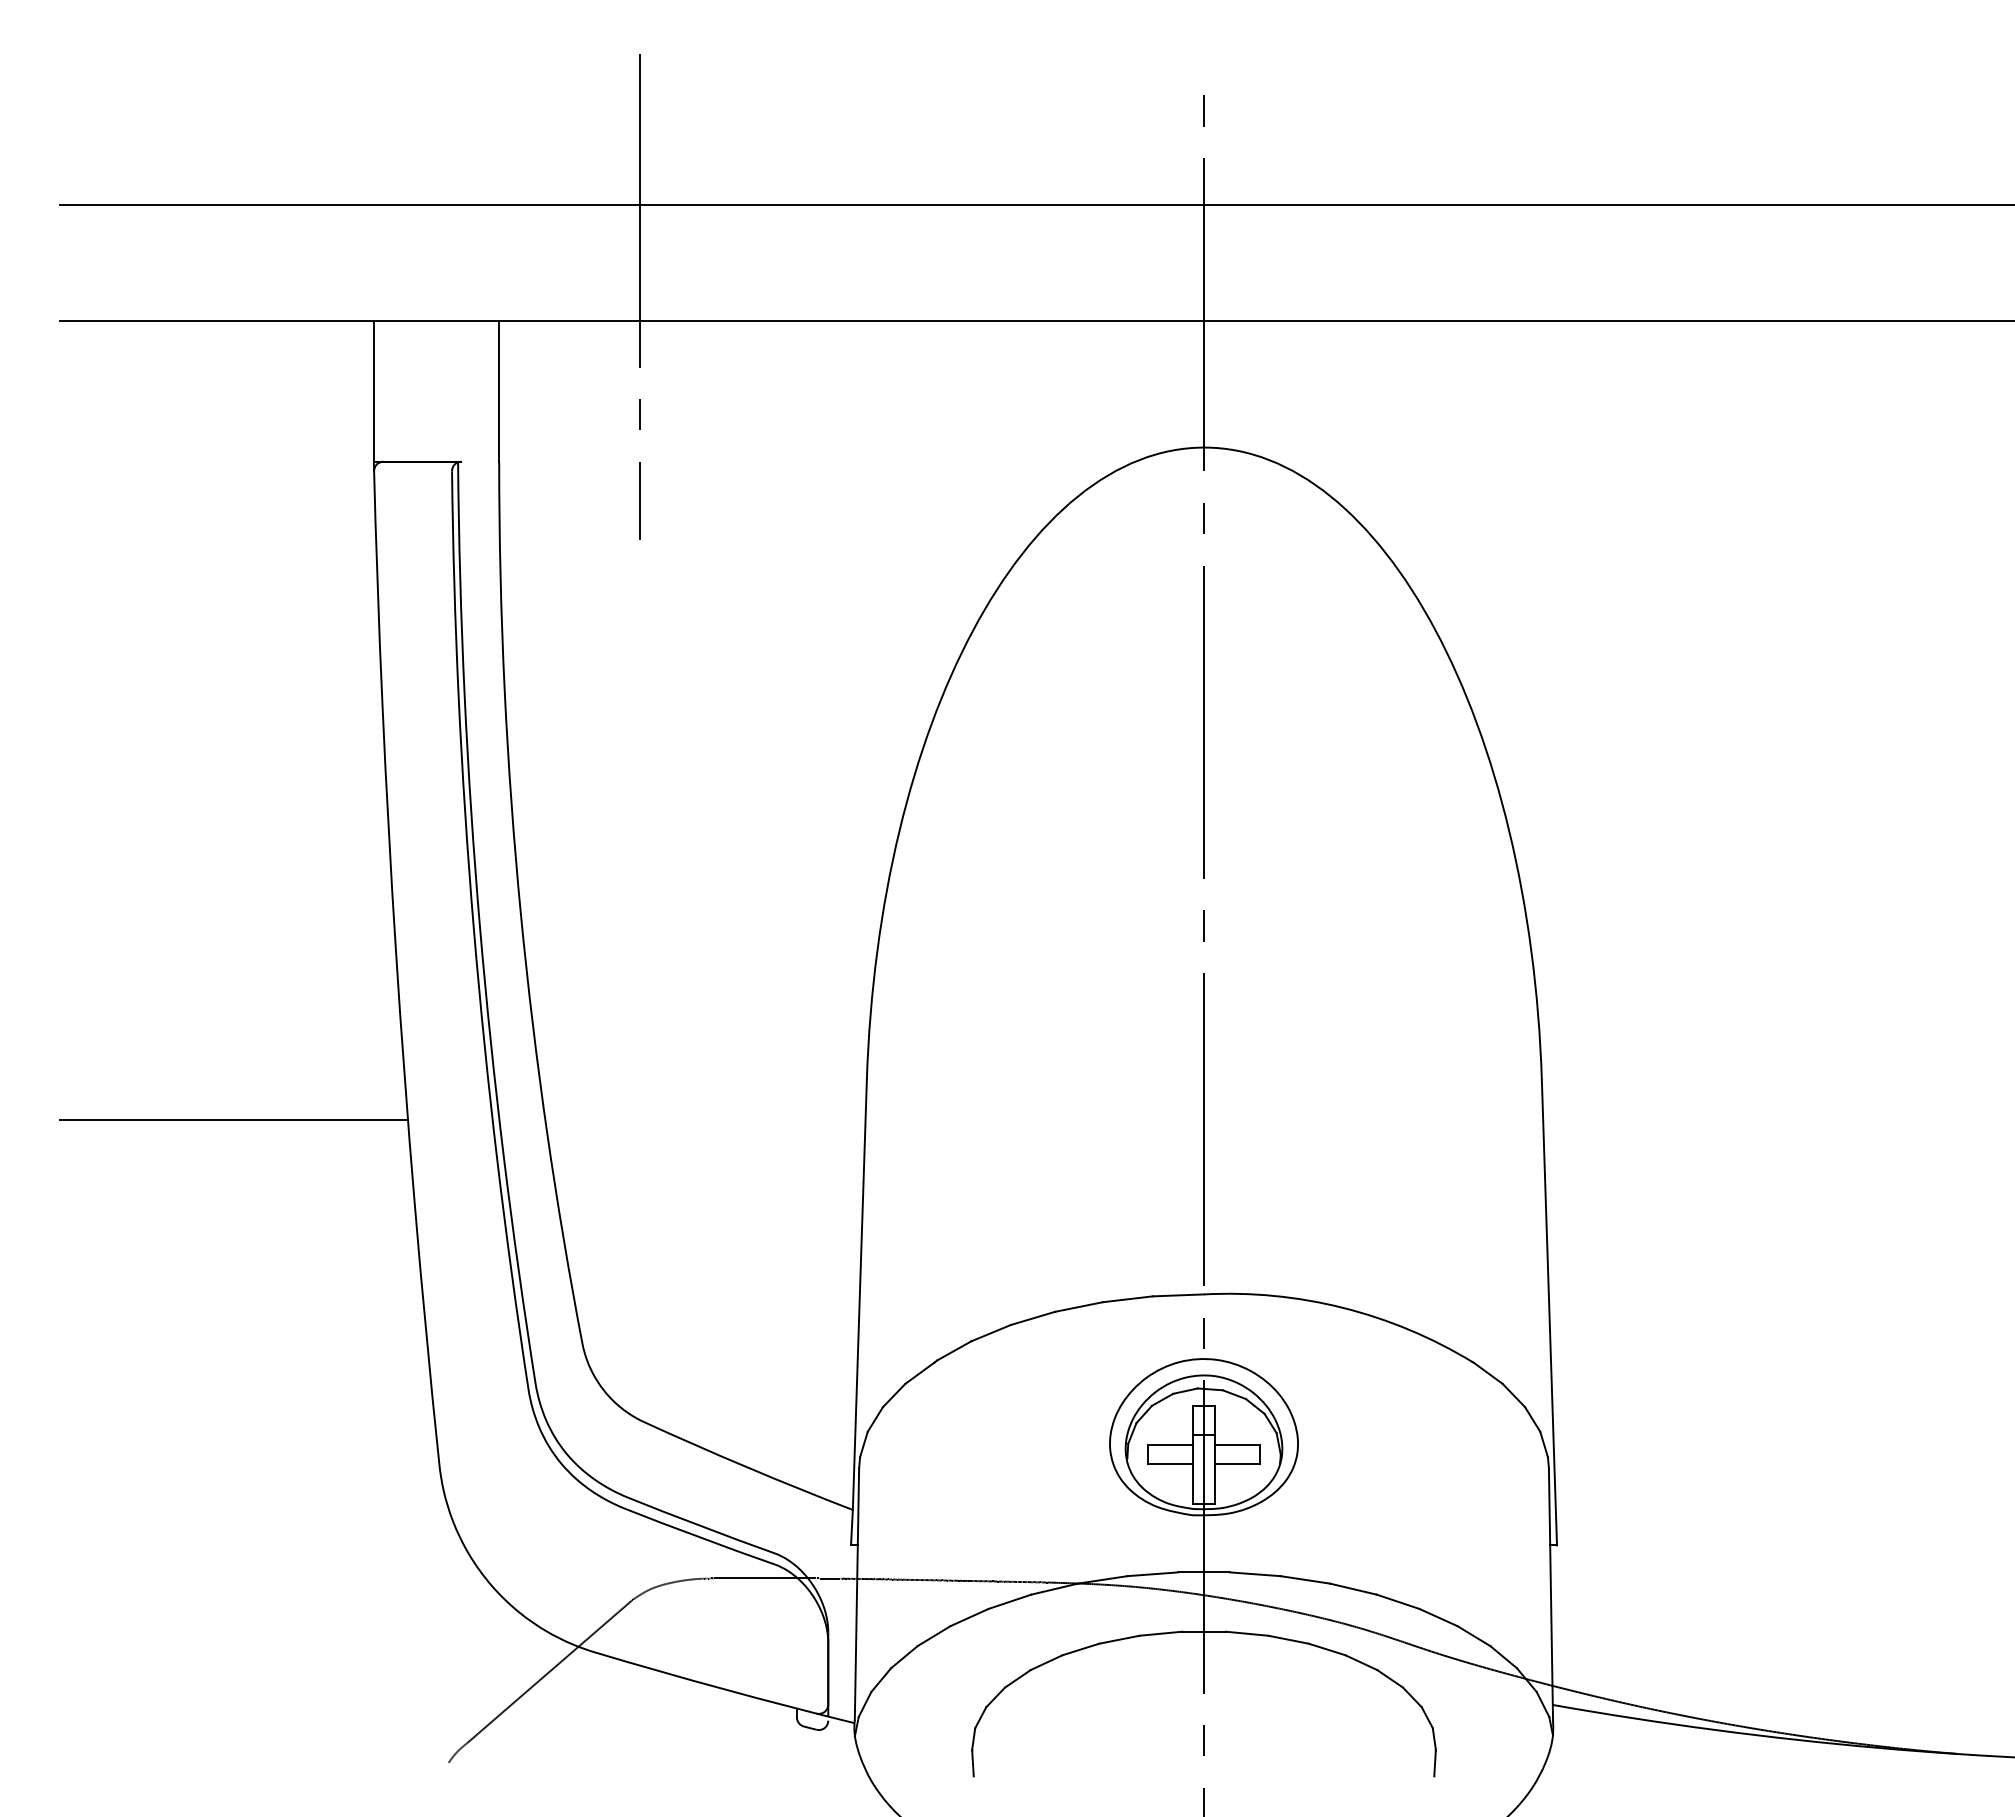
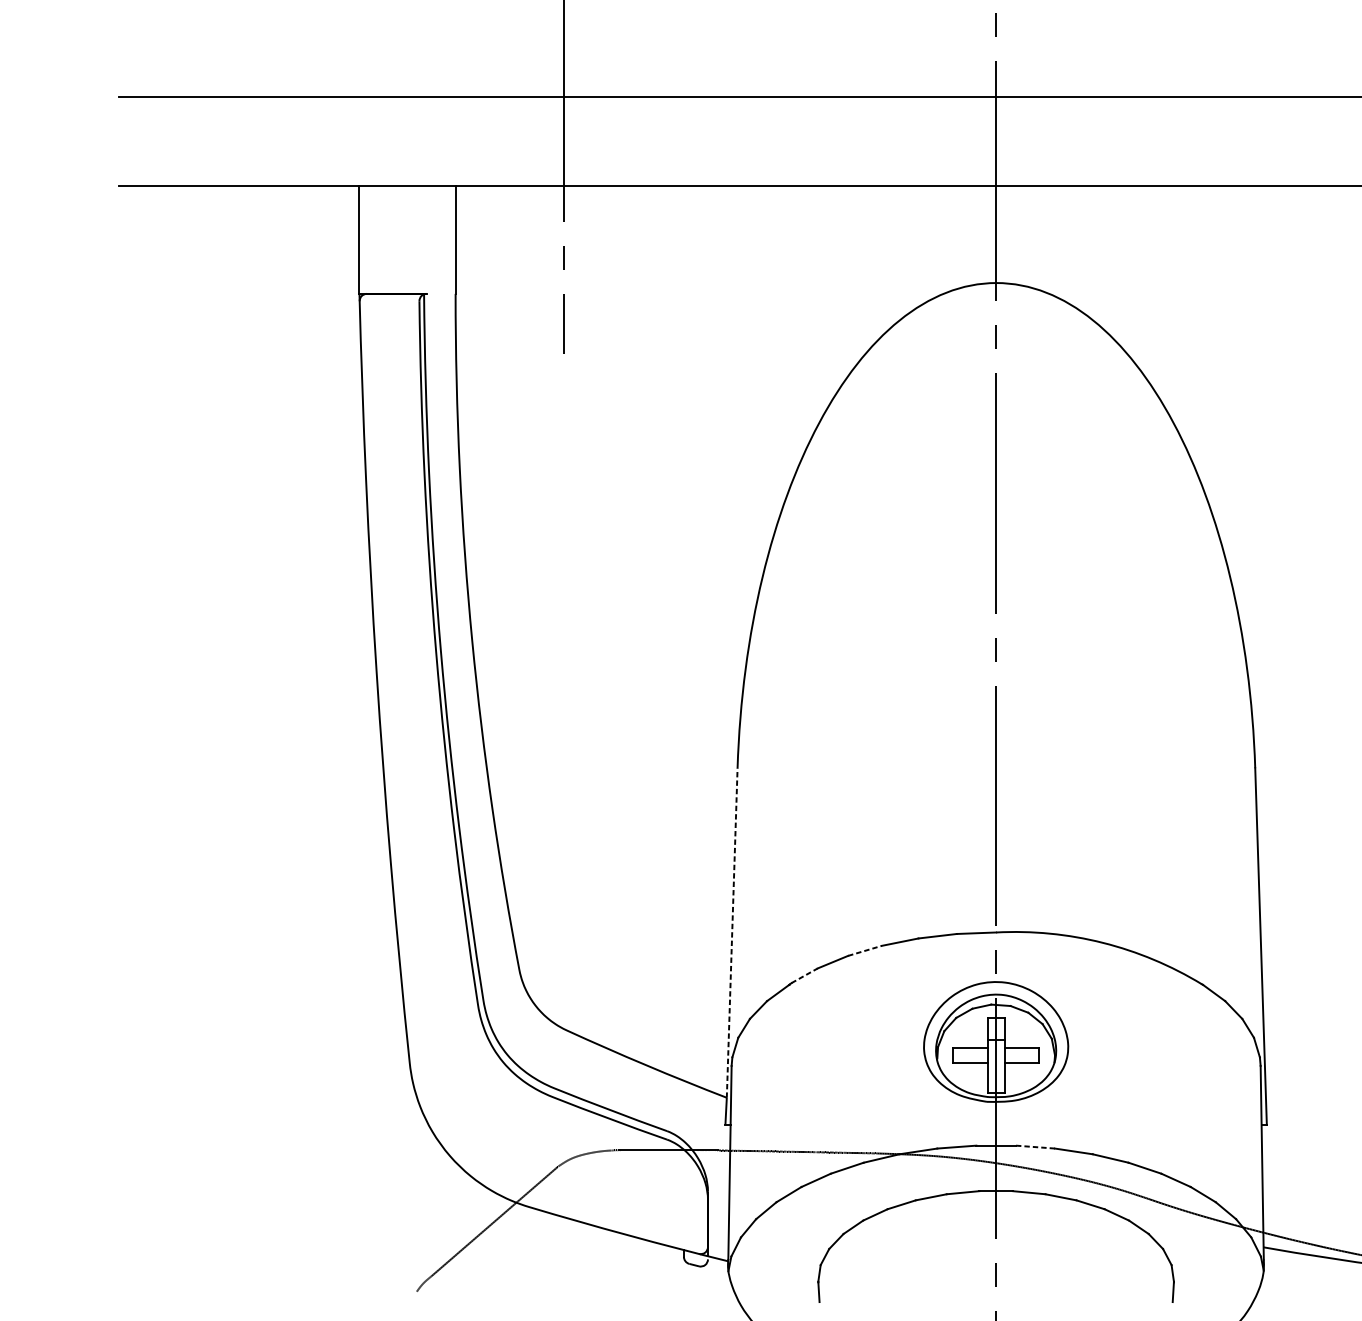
line: (233, 1119) -> (251, 798), removed
line: (859, 1295) -> (731, 933), solid -> dashed
line: (1033, 1318) -> (865, 950), solid -> dashed
line: (954, 1350) -> (804, 975), solid -> dashed
line: (1255, 1574) -> (1035, 1147), solid -> dashed

